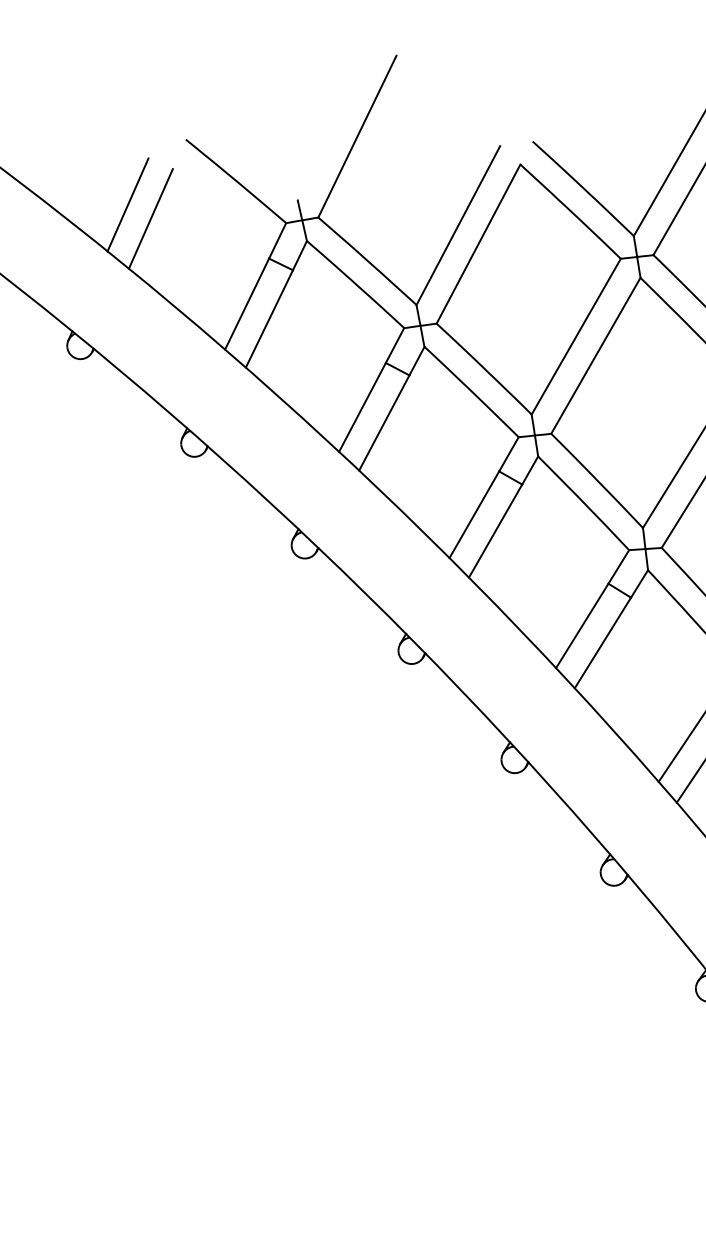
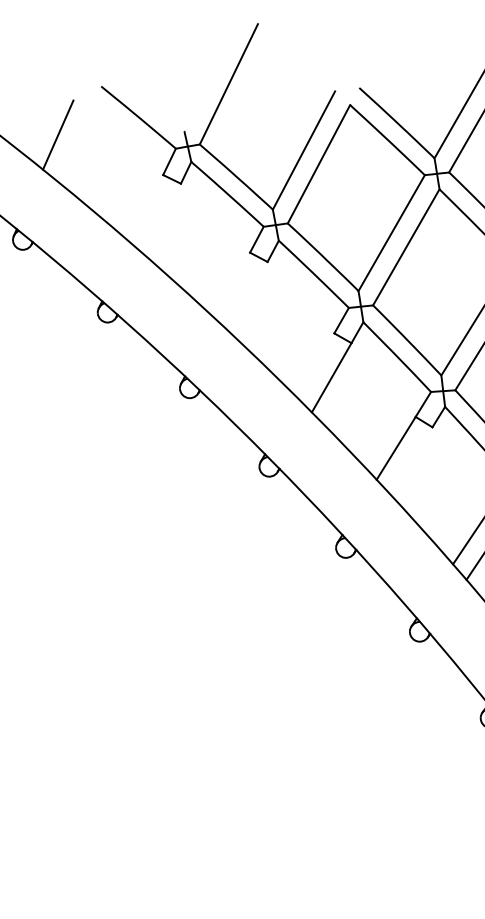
line: (150, 218) -> (74, 145), removed
line: (247, 303) -> (147, 208), removed
line: (268, 318) -> (162, 219), removed
line: (362, 406) -> (232, 285), removed
line: (384, 422) -> (249, 296), removed
line: (474, 514) -> (316, 365), removed
line: (602, 642) -> (411, 460), removed

